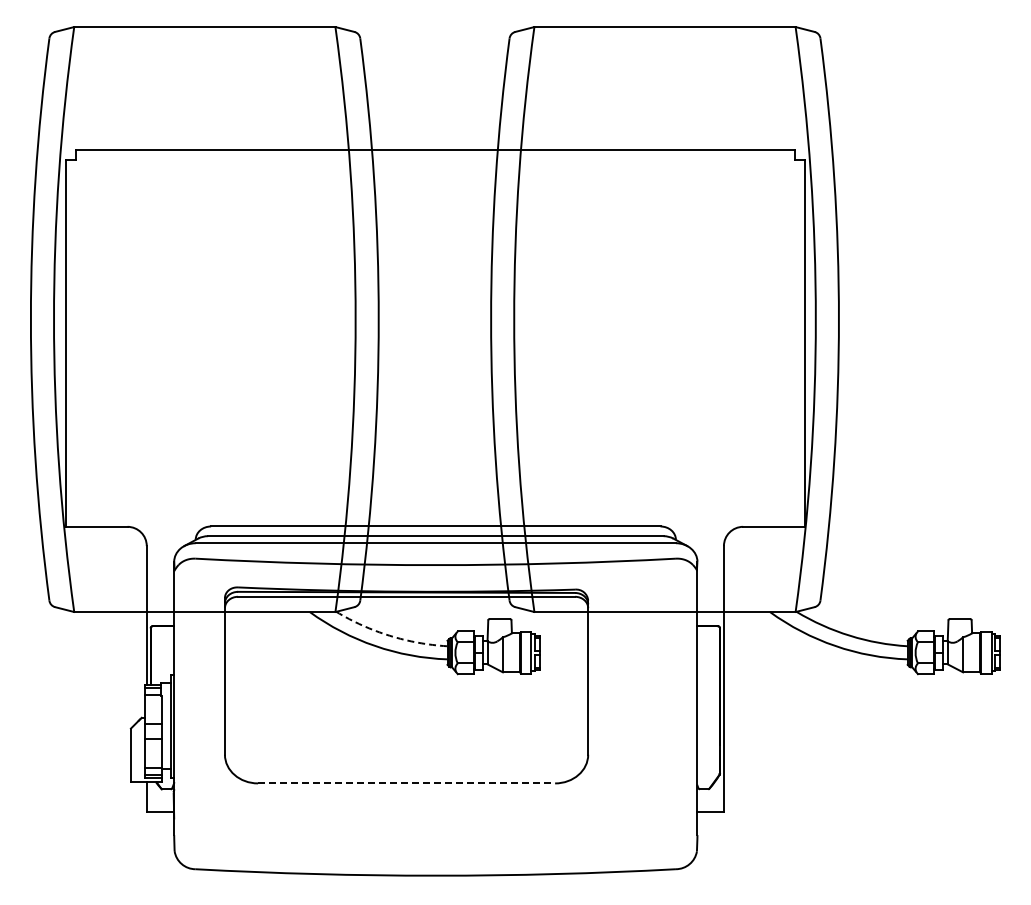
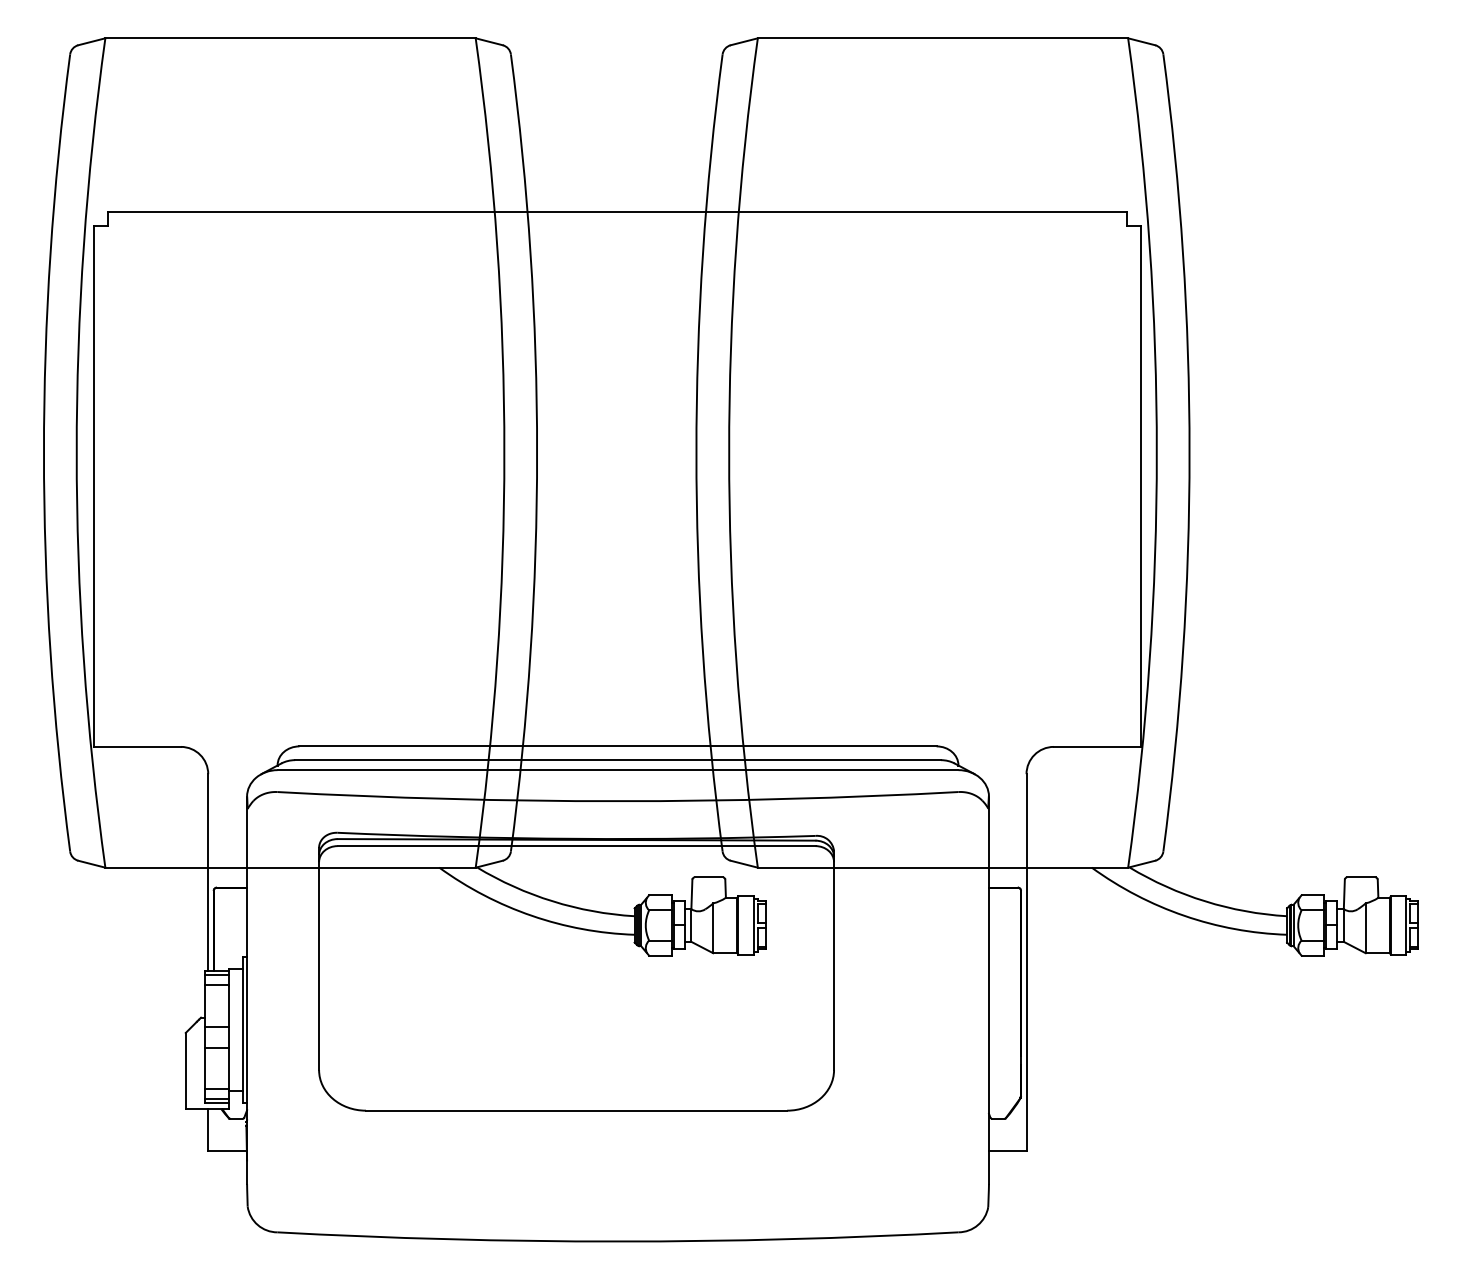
arc: (389, 635) -> (552, 900), dashed -> solid
line: (406, 783) -> (576, 1110), dashed -> solid

